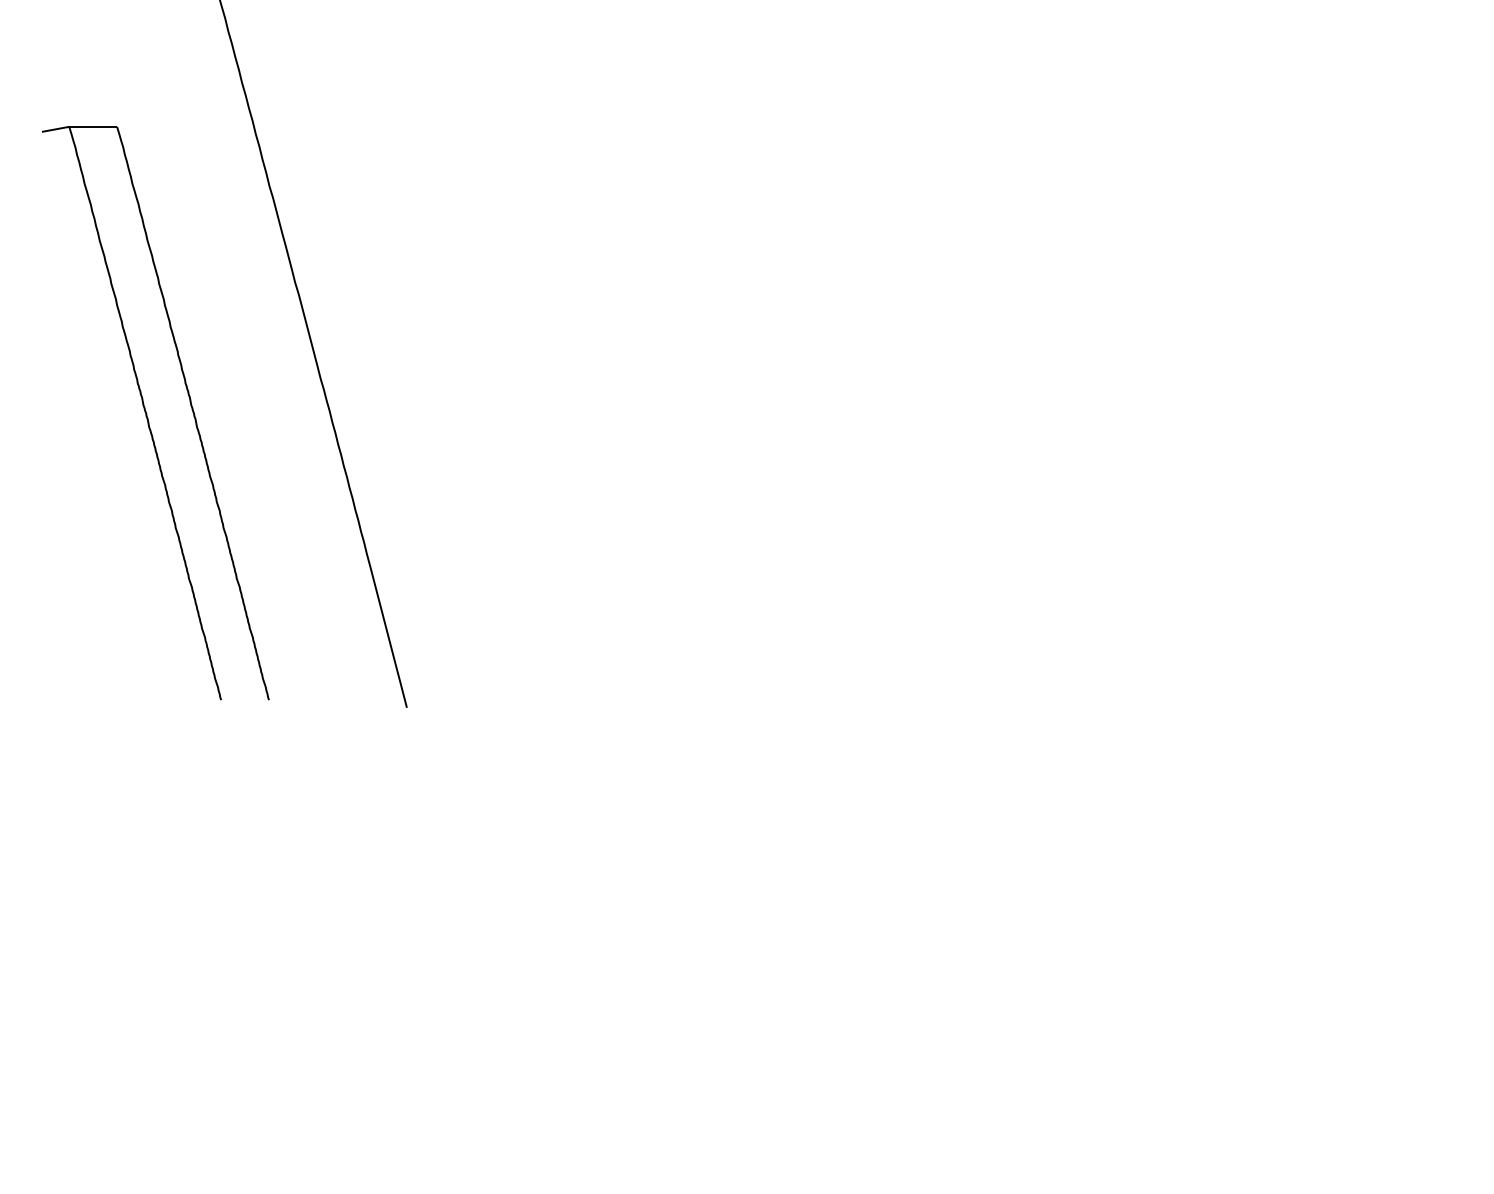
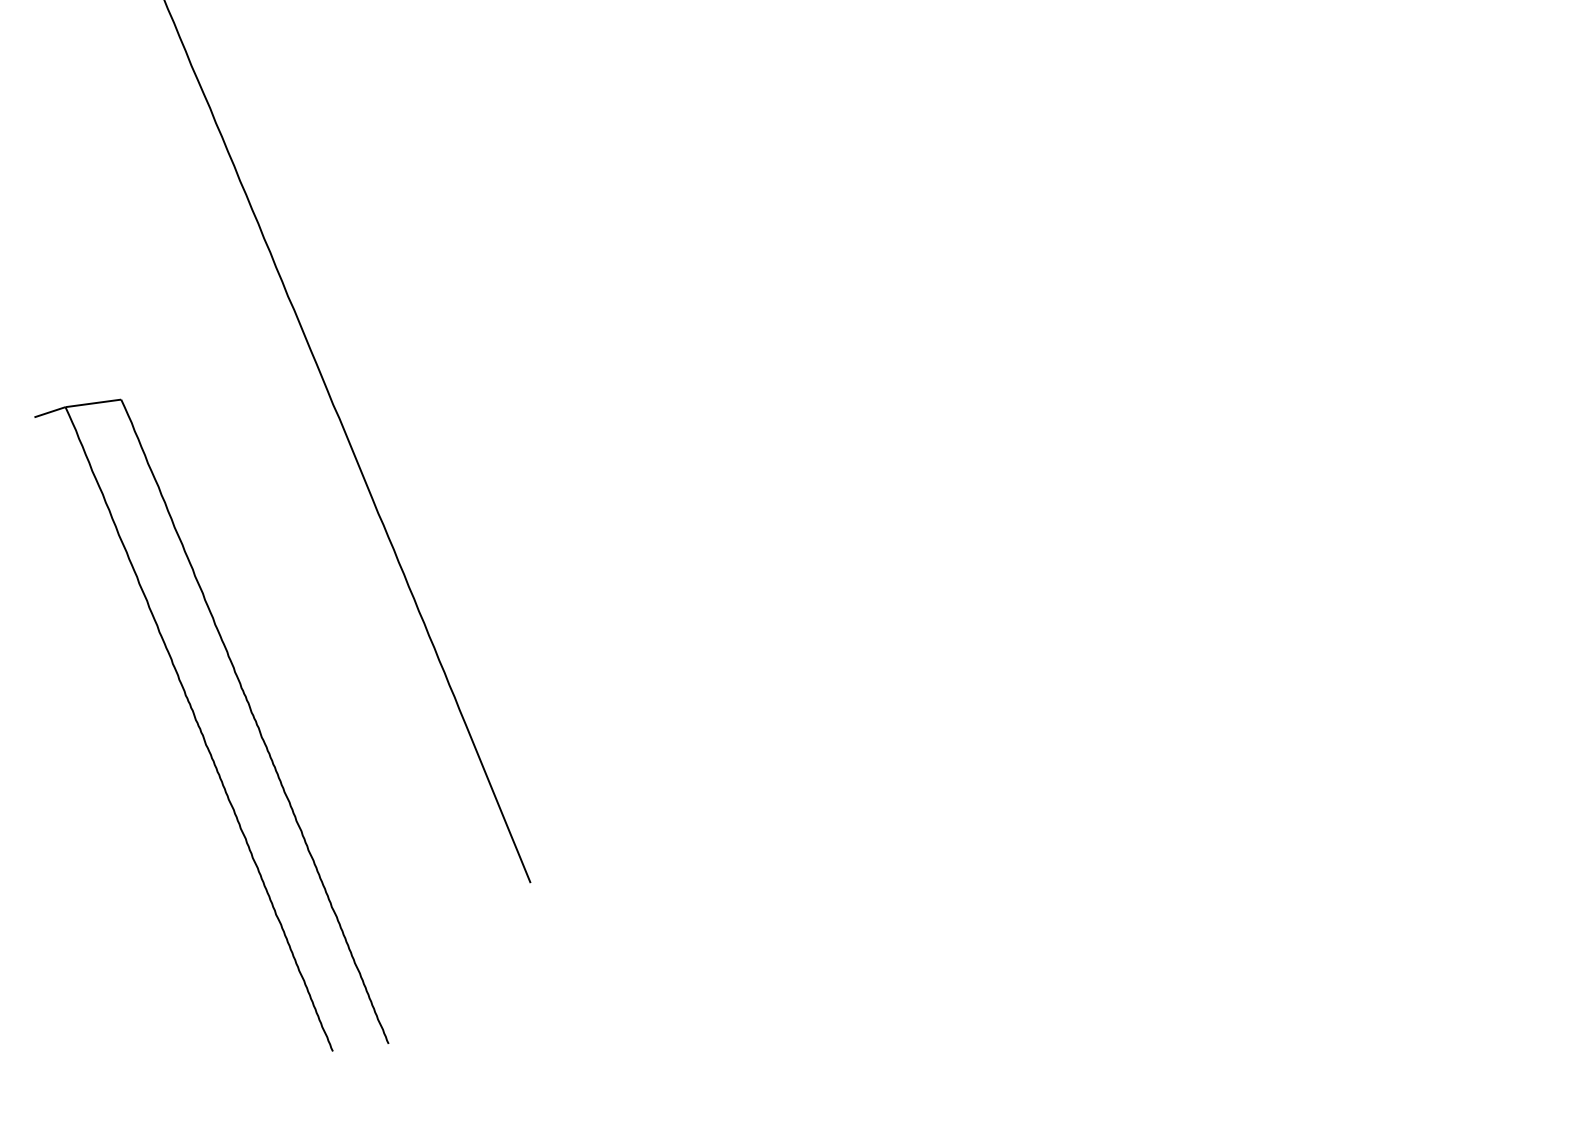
part: (147, 413) -> (201, 728), moved

